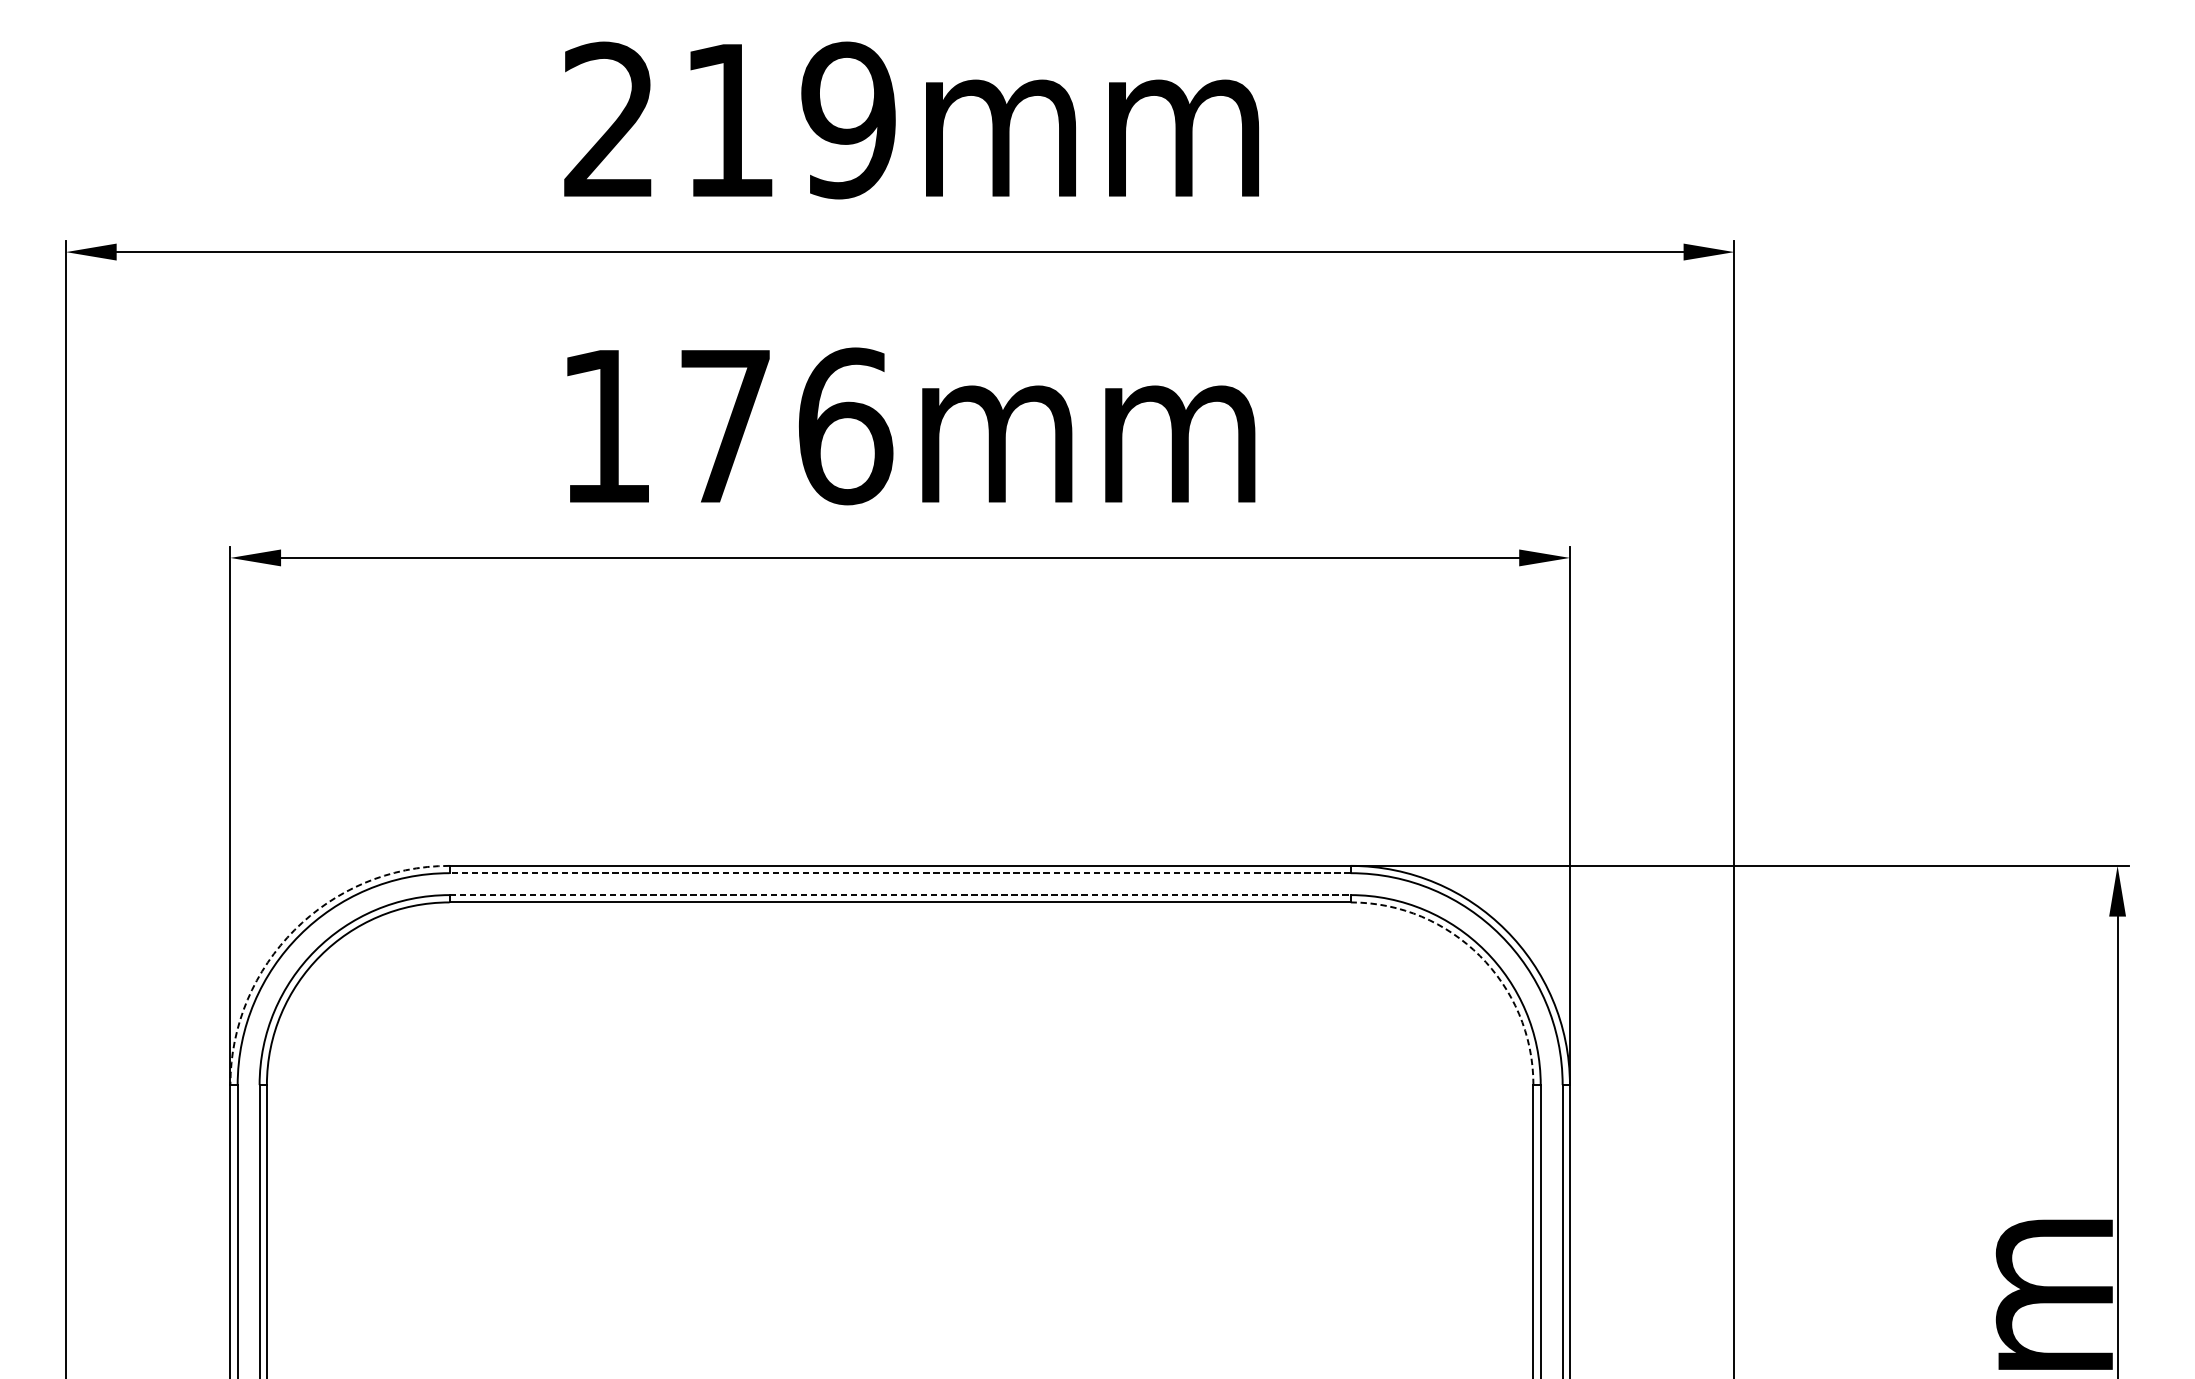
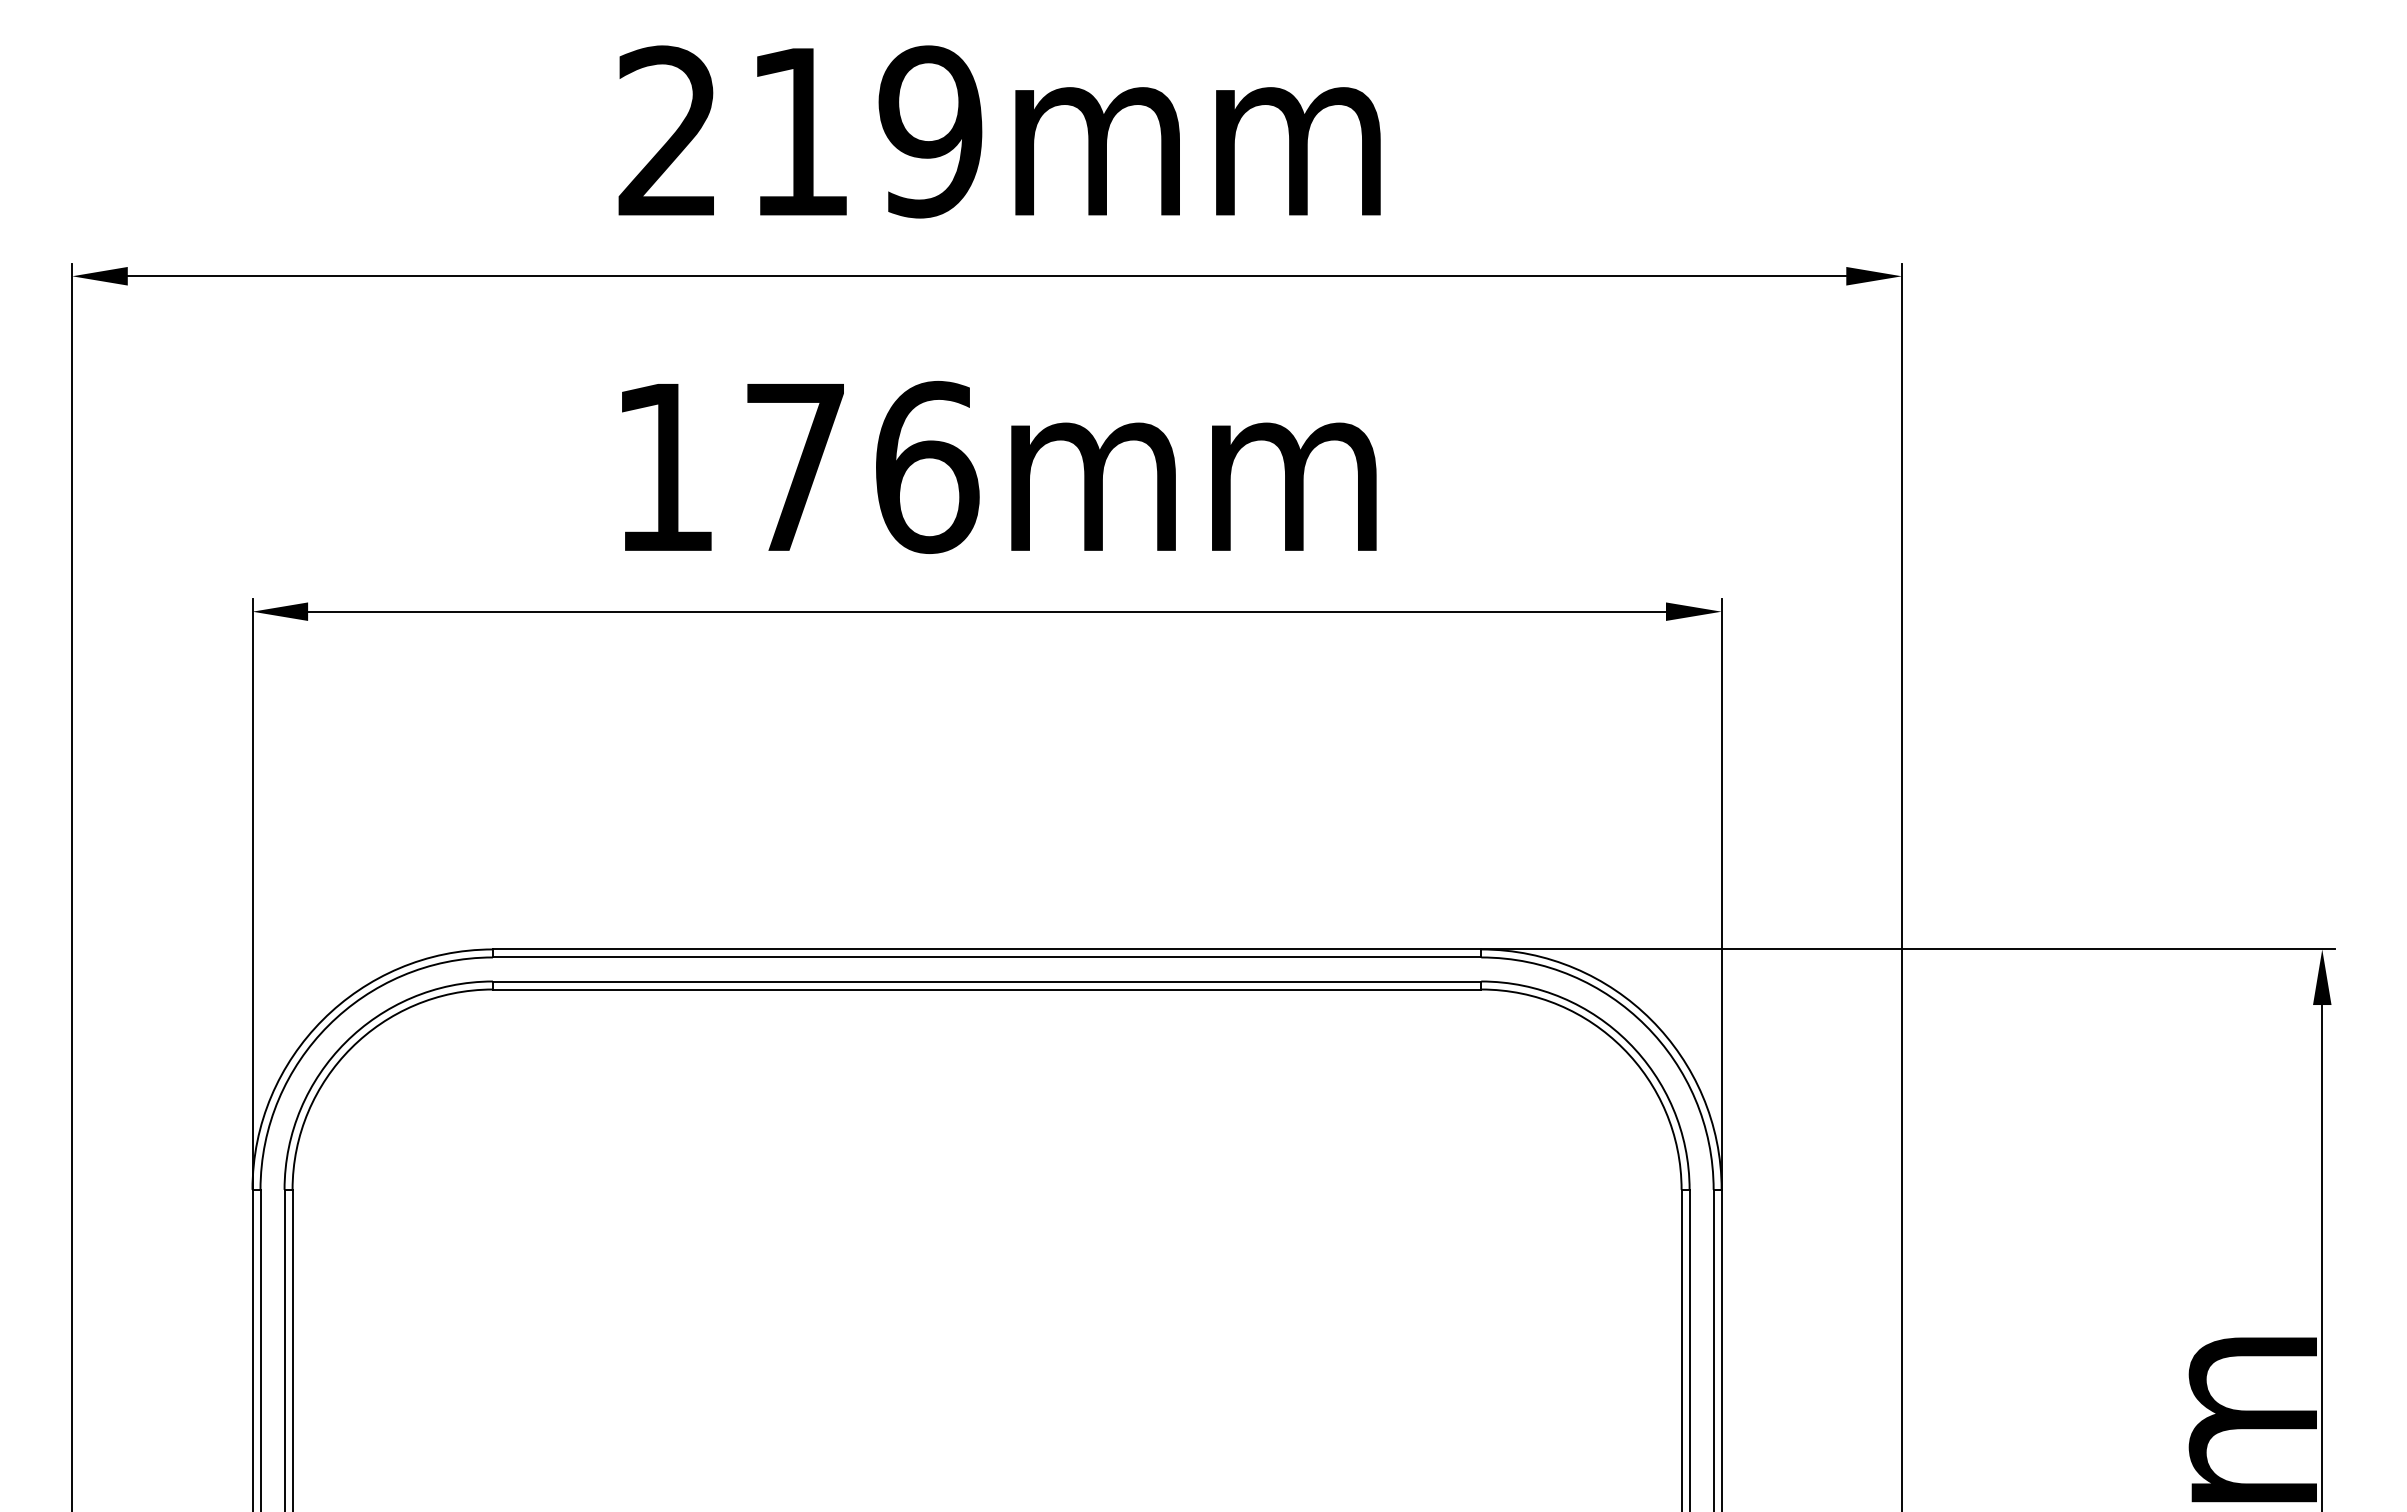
line: (899, 873) -> (986, 957), dashed -> solid
line: (900, 895) -> (987, 981), dashed -> solid
arc: (294, 929) -> (322, 1019), dashed -> solid
arc: (1479, 956) -> (1622, 1048), dashed -> solid

